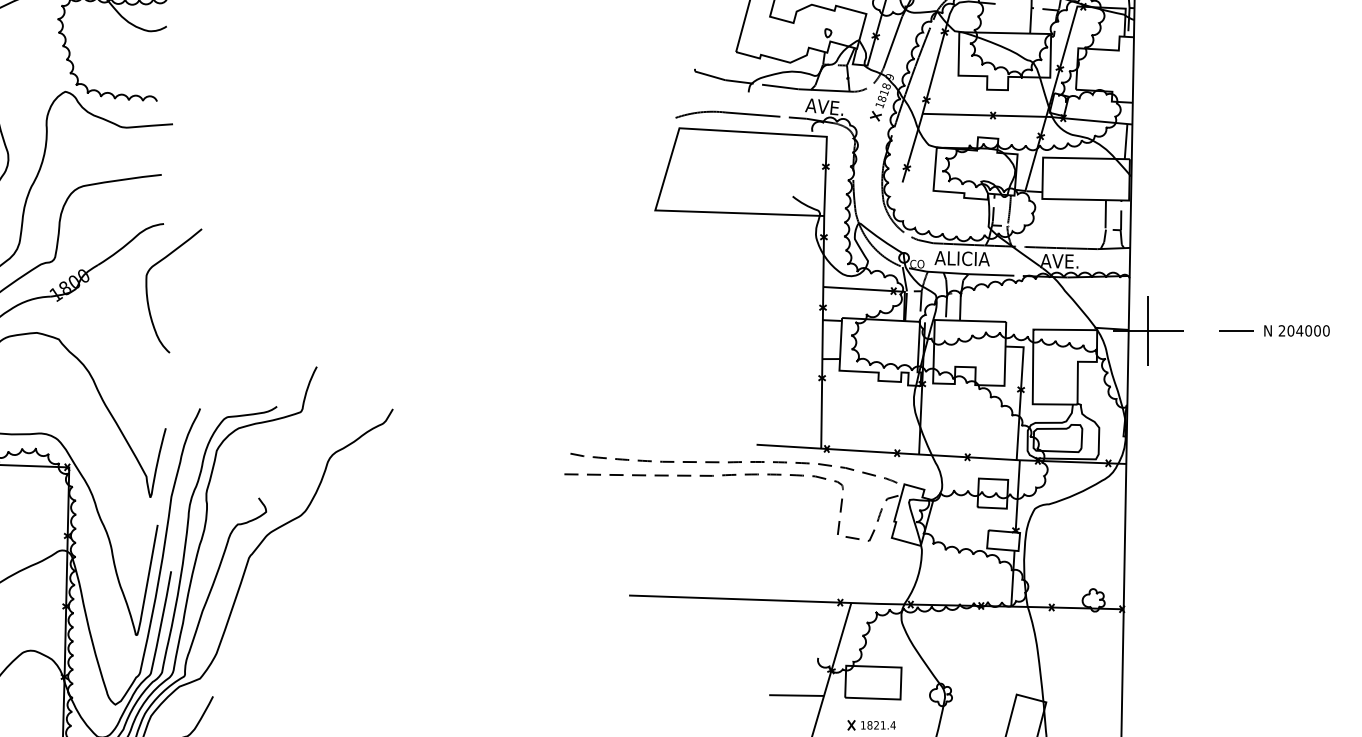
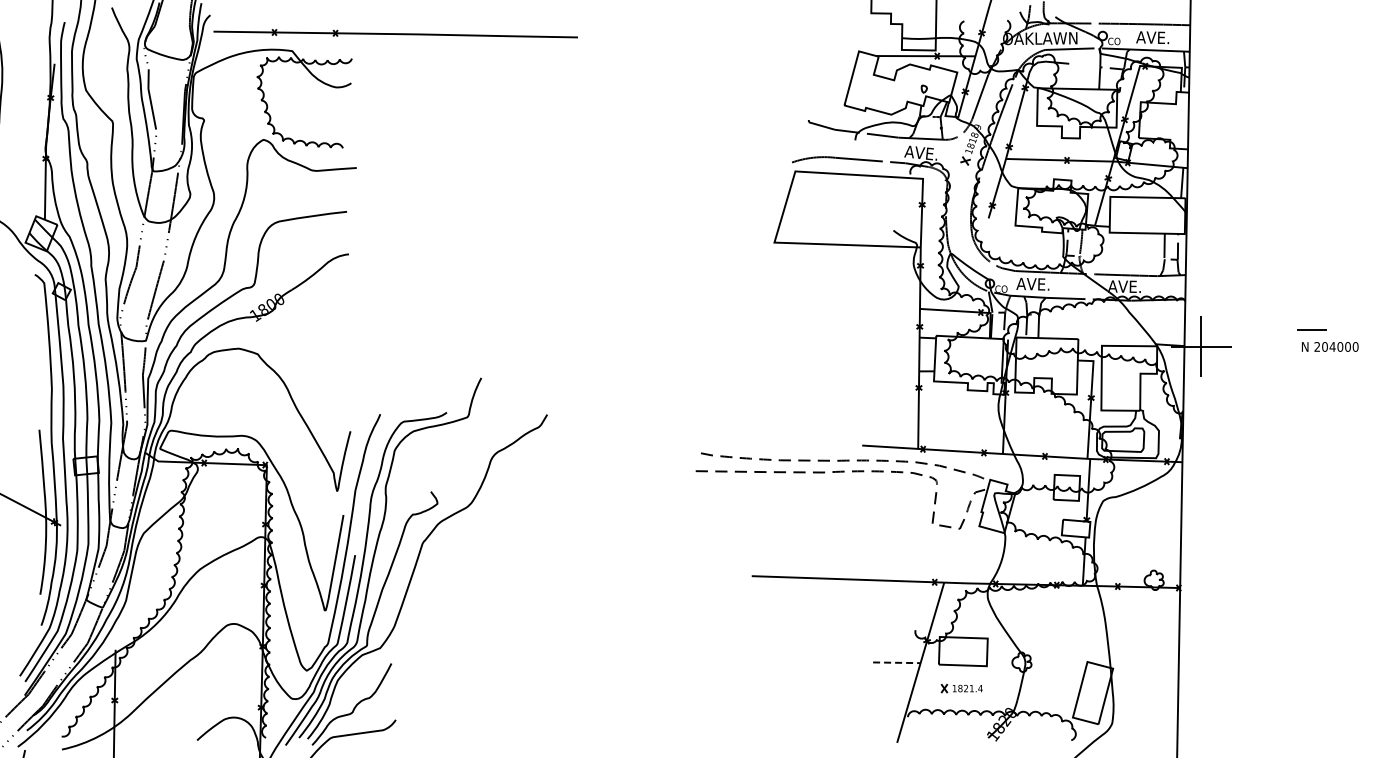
text: (968, 258) -> (1045, 284), ALICIA -> AVE.
curve: (148, 294) -> (335, 315), removed
line: (1236, 330) -> (1311, 329), moved
line: (796, 695) -> (896, 662), solid -> dashed

